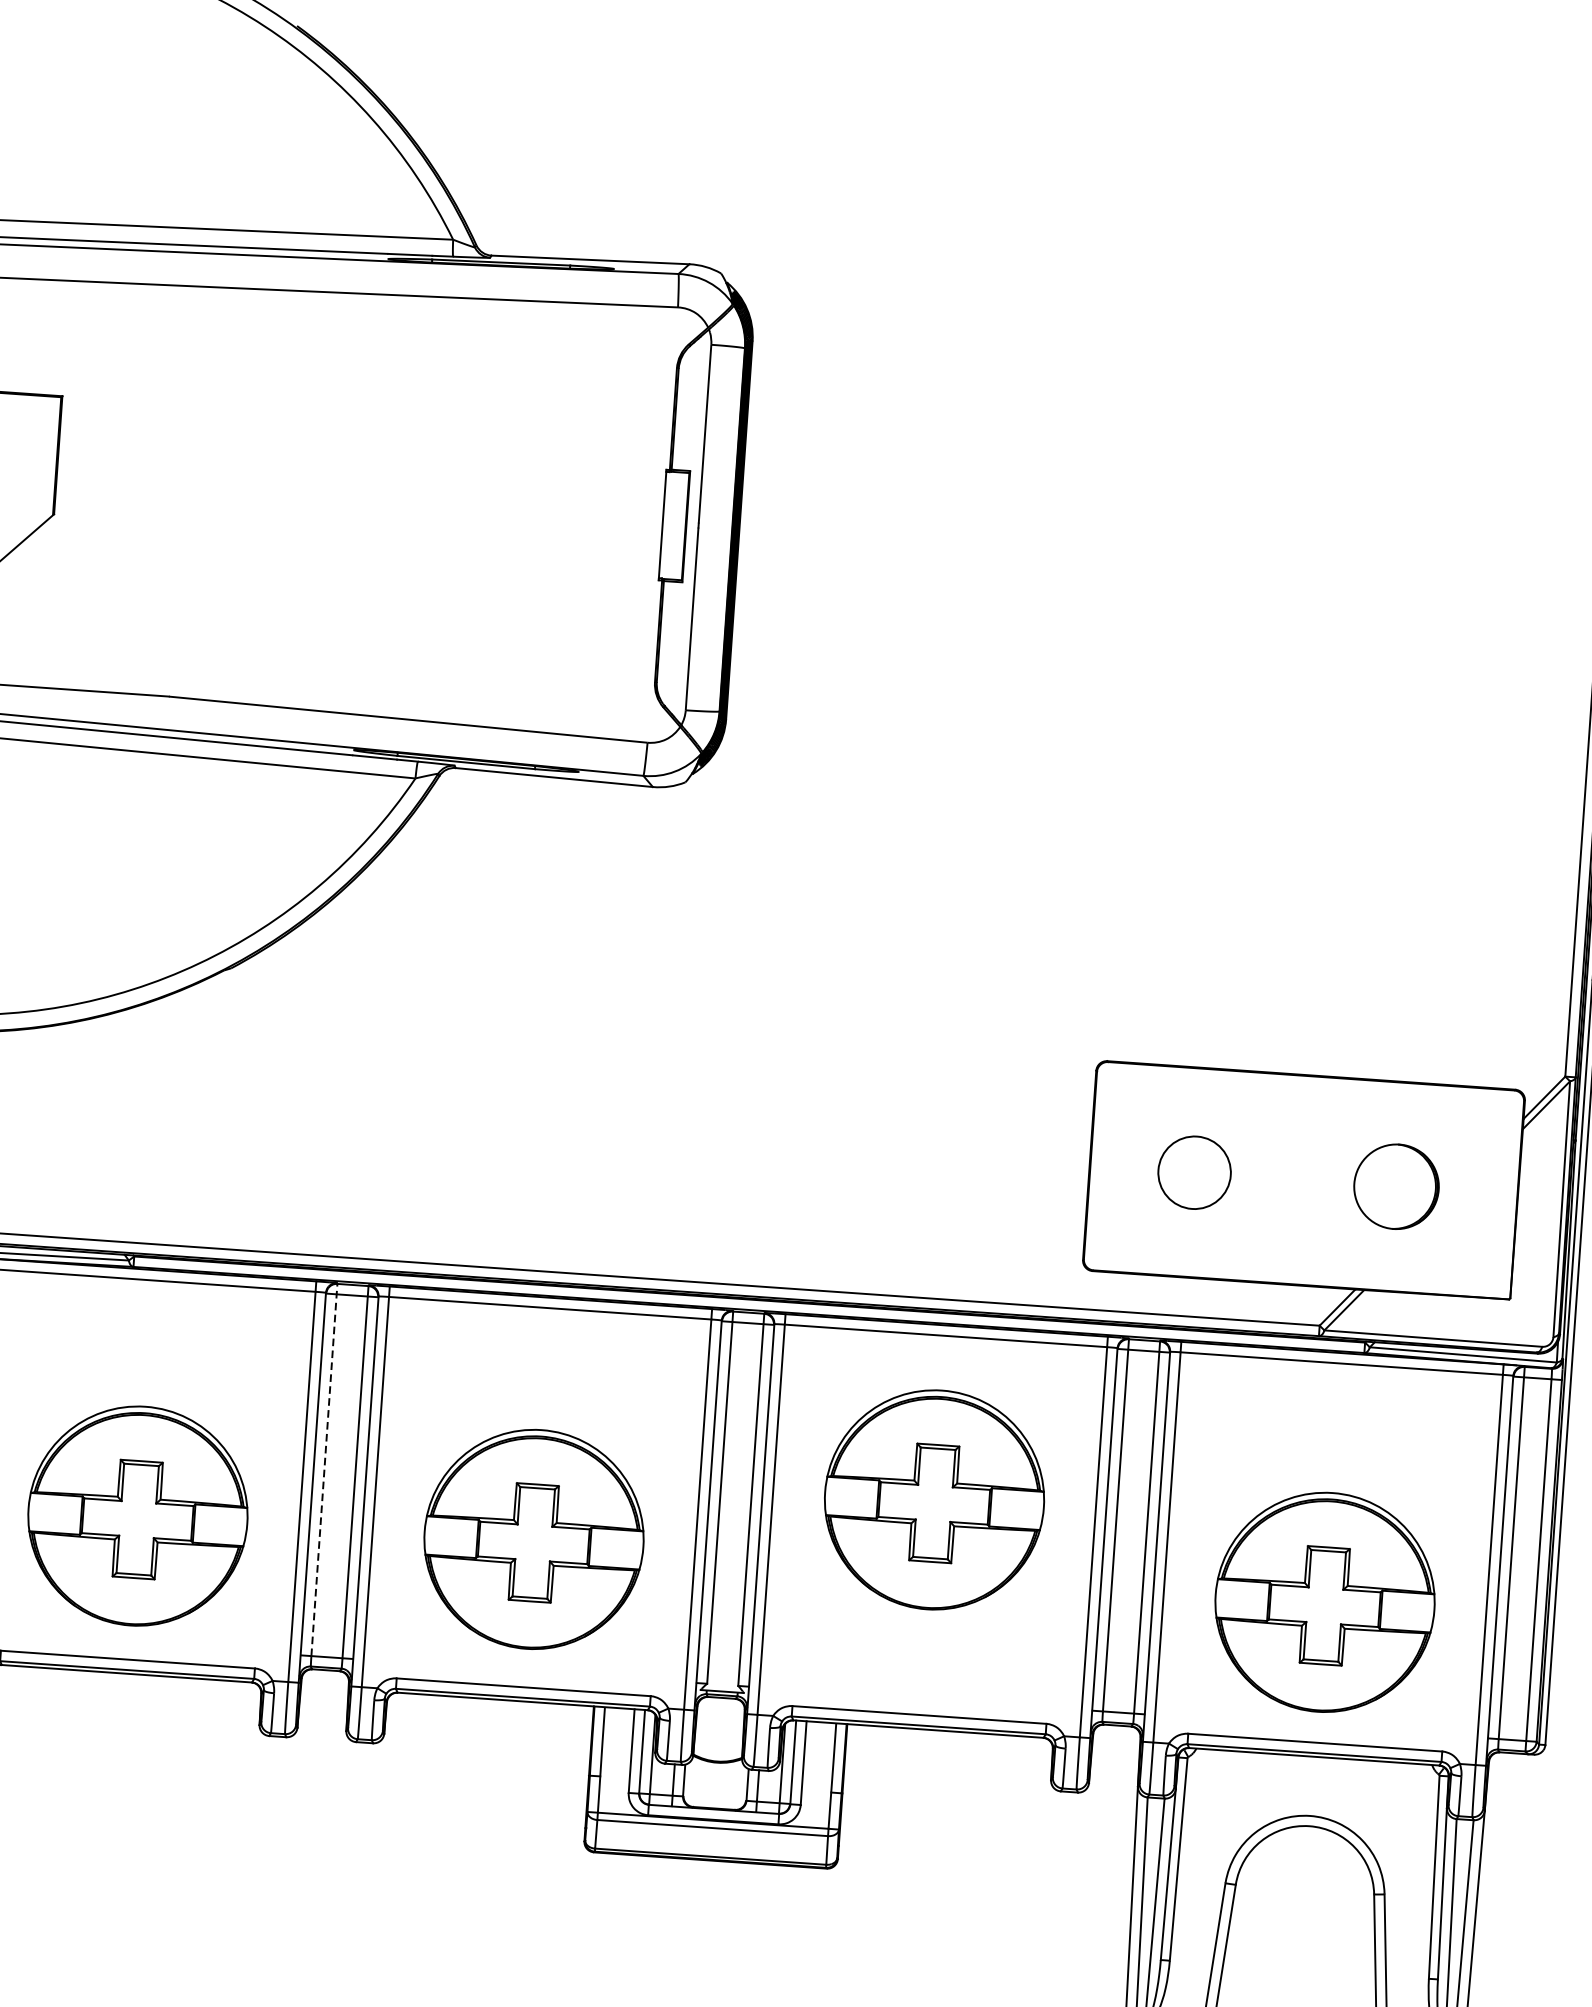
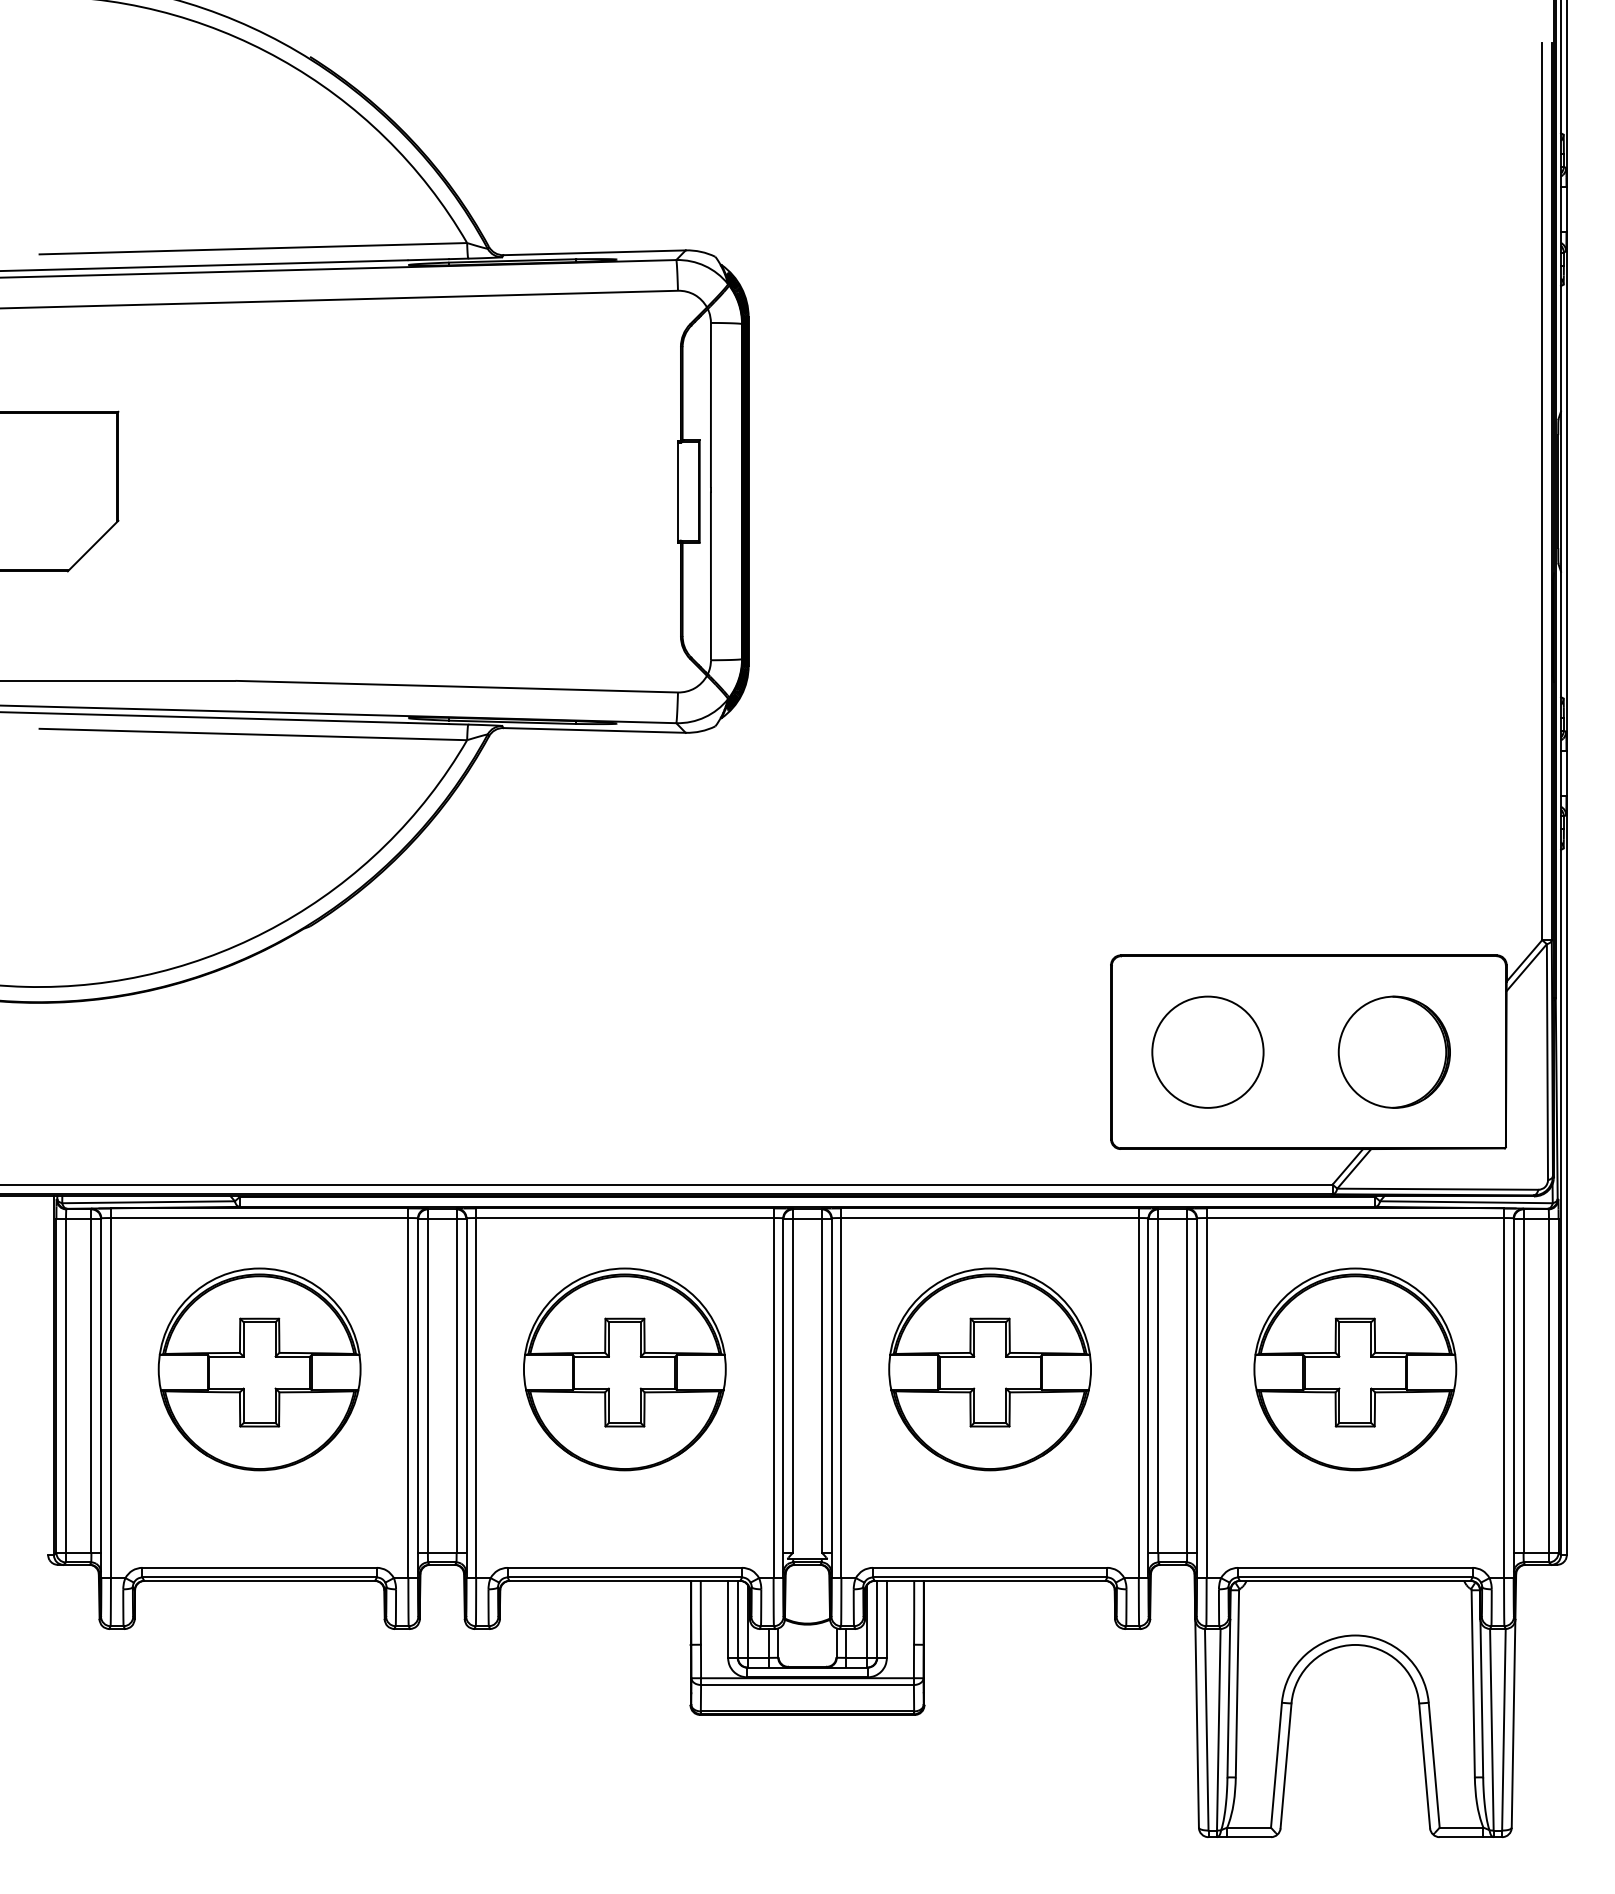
circle: (1194, 1171) -> (1207, 1051), size x1.67
part: (1395, 1186) -> (1393, 1051), size x1.43
line: (323, 1470) -> (427, 1381), dashed -> solid
part: (137, 1516) -> (259, 1369), moved
part: (533, 1539) -> (624, 1369), moved
part: (1325, 1602) -> (1355, 1369), moved

